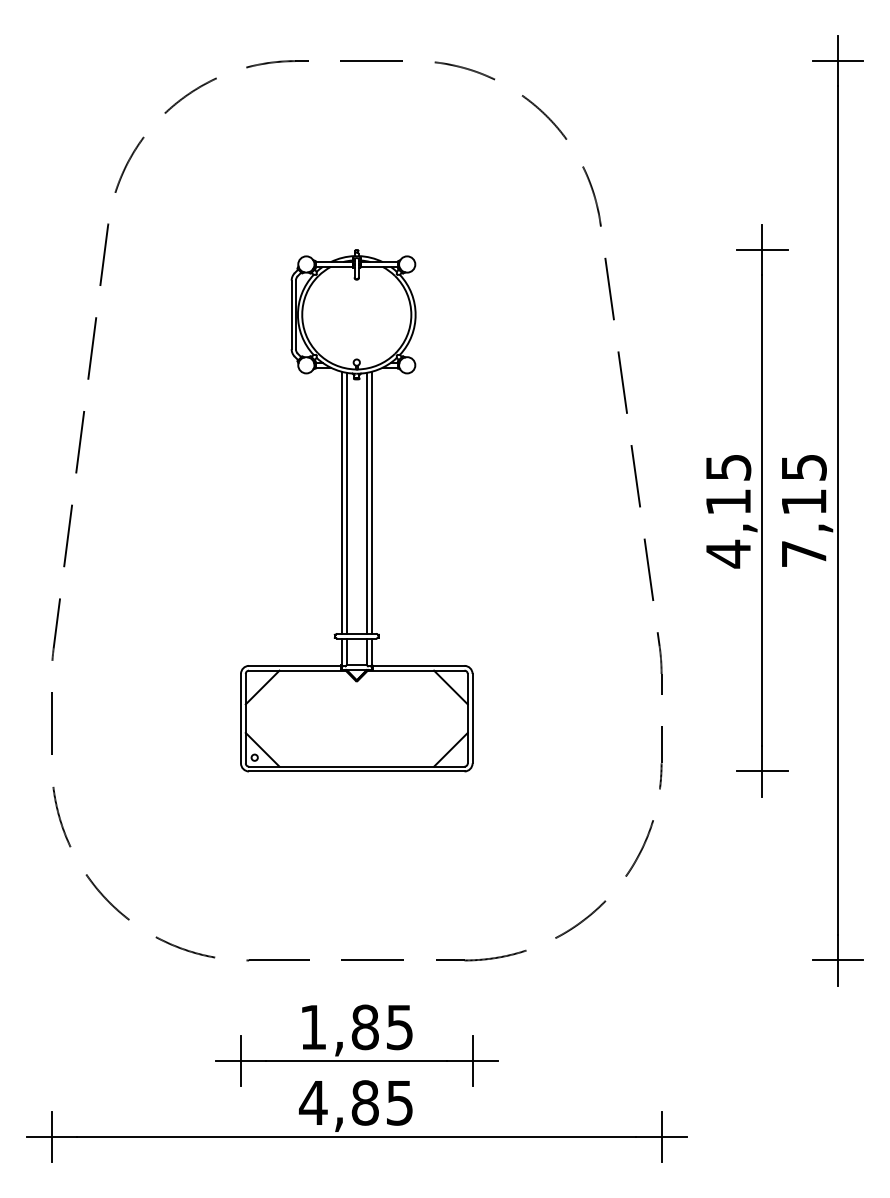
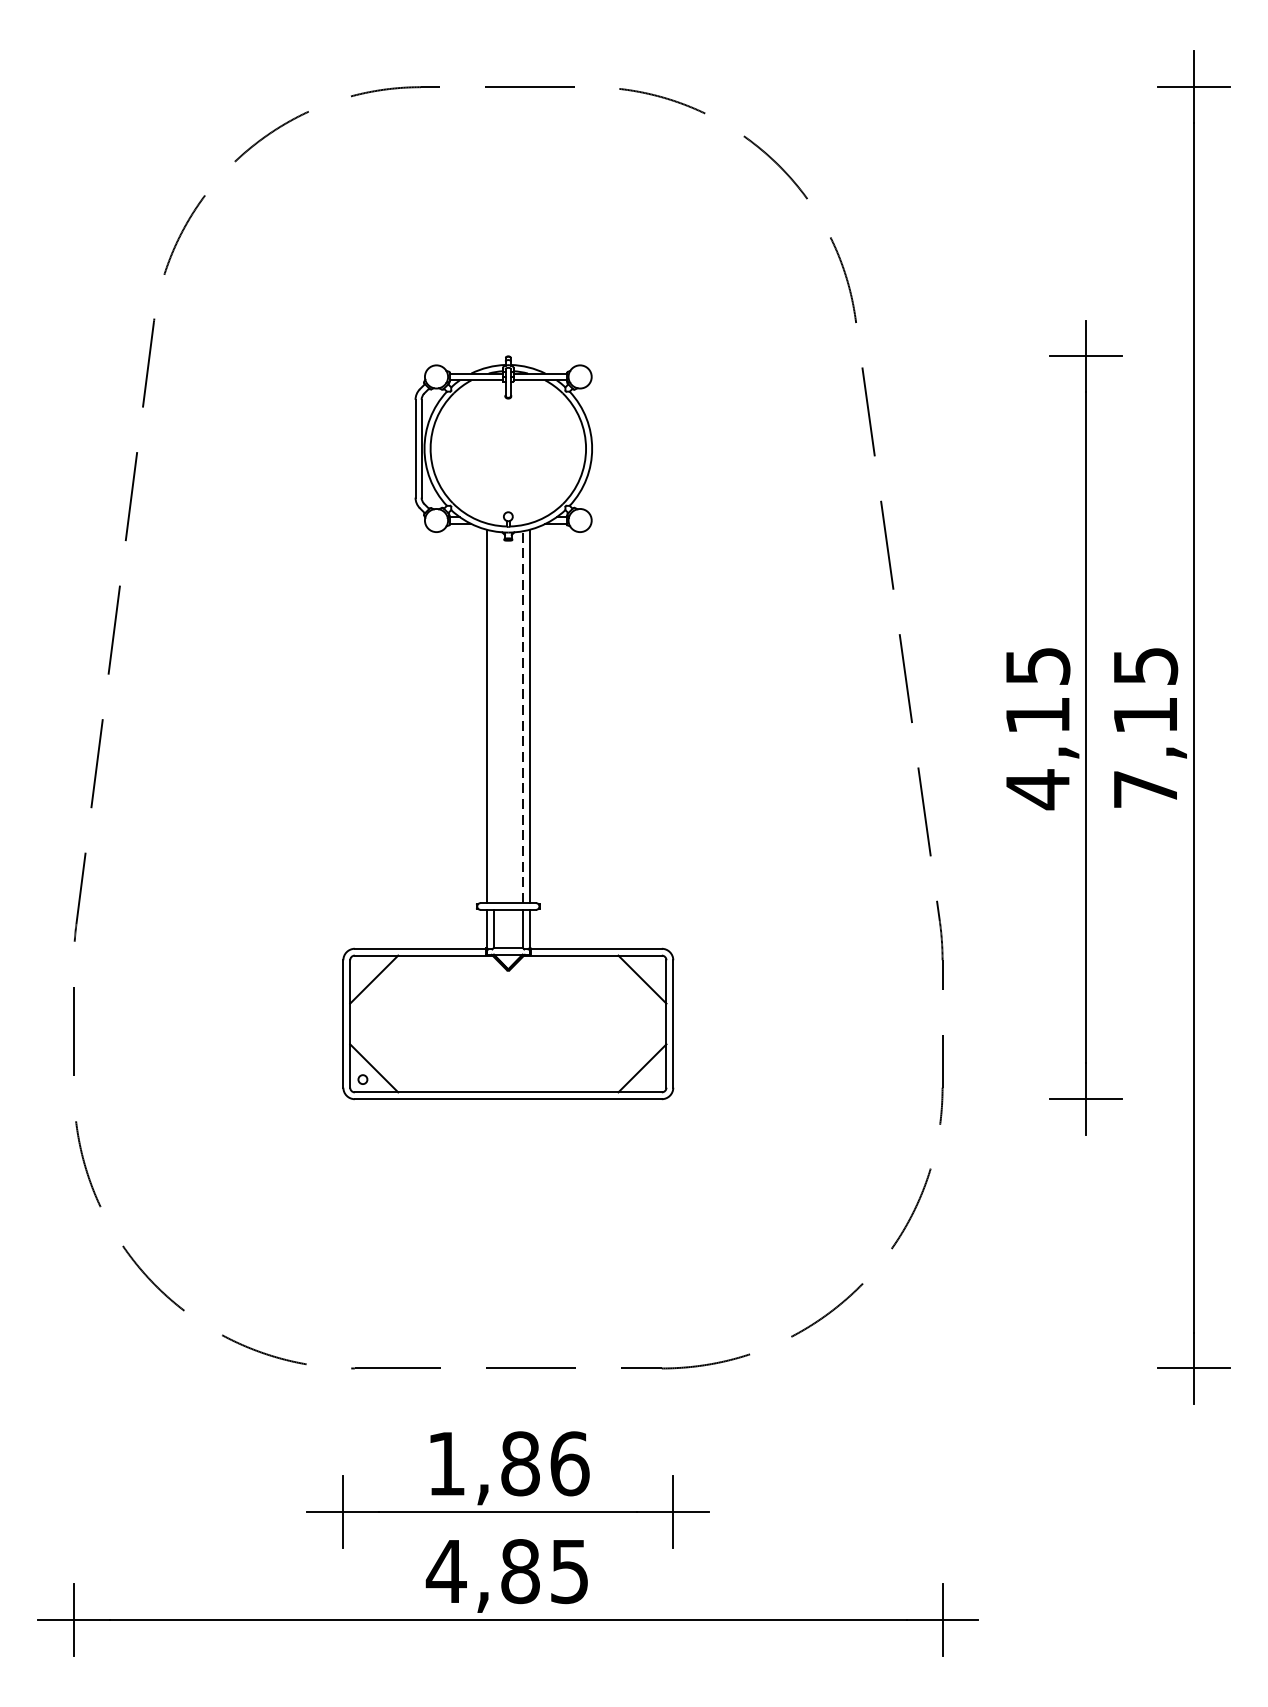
line: (346, 502) -> (493, 716), removed
line: (367, 502) -> (523, 716), solid -> dashed
text: (399, 1027) -> (569, 1463), 1,85 -> 1,86

